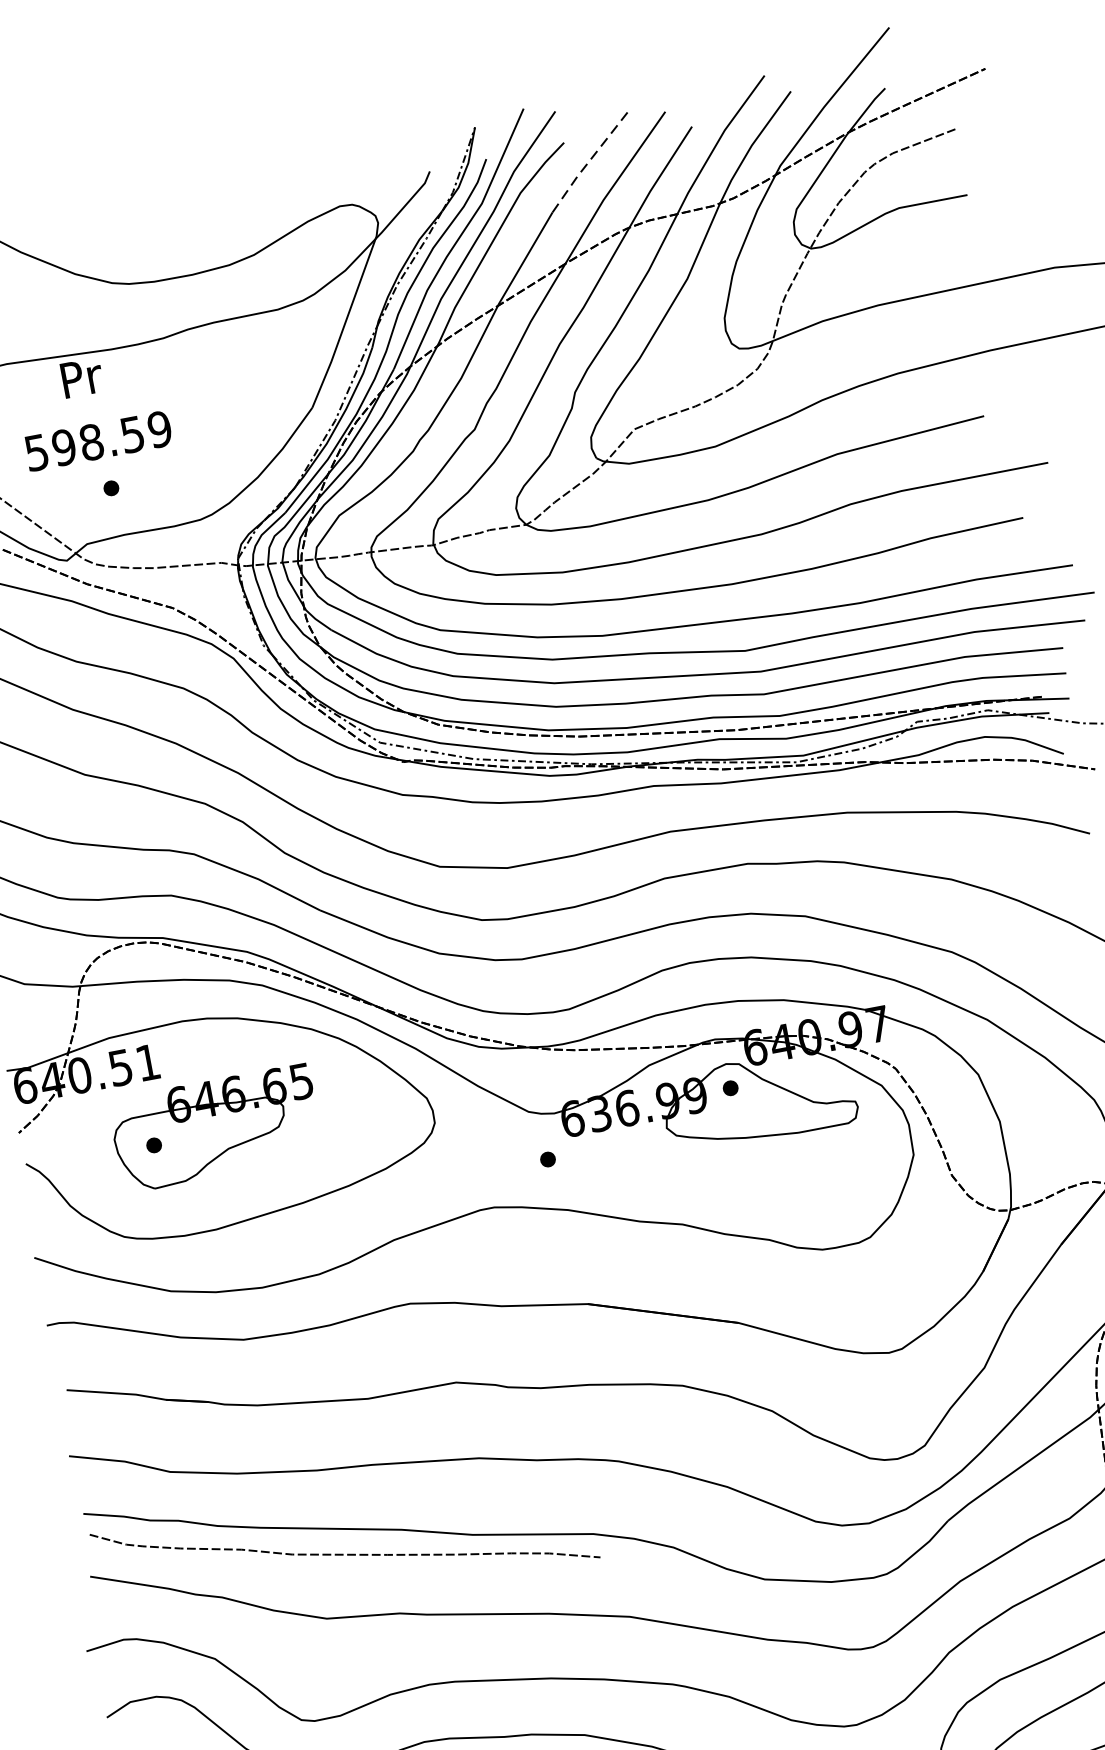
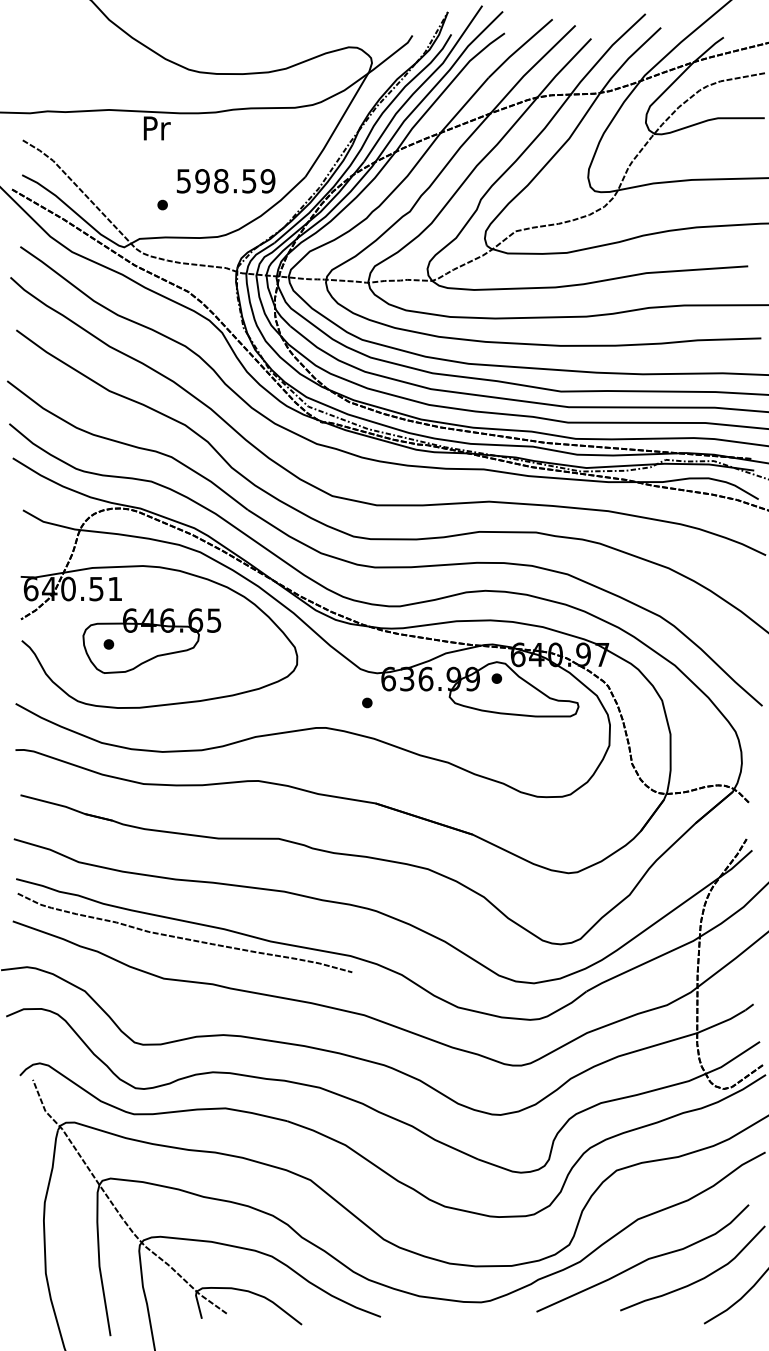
line: (589, 160) -> (519, 48), dashed -> solid
text: (97, 441) -> (225, 181), moved

